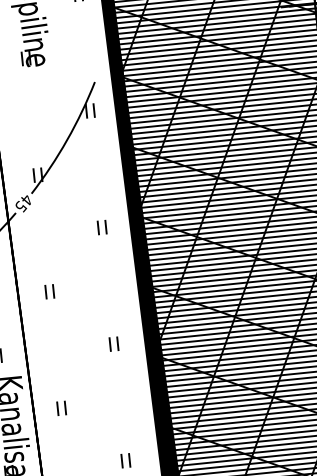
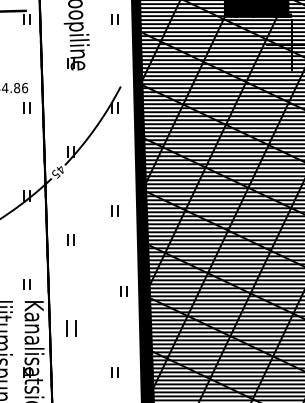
part: (101, 226) -> (114, 210), moved
part: (113, 344) -> (123, 291), moved
part: (60, 408) -> (70, 328), size x1.6

